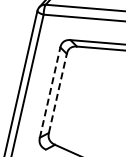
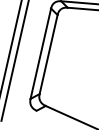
line: (50, 92) -> (41, 53), dashed -> solid
line: (57, 93) -> (48, 54), dashed -> solid

